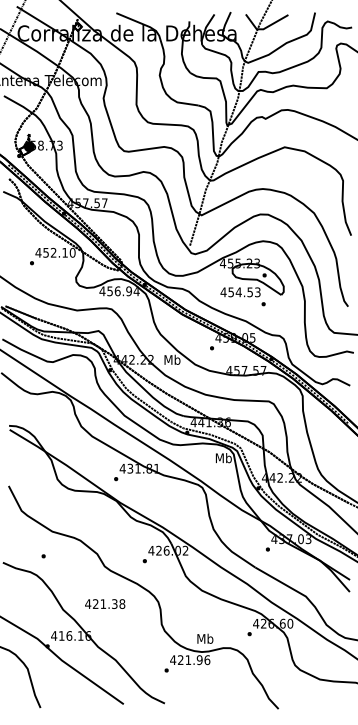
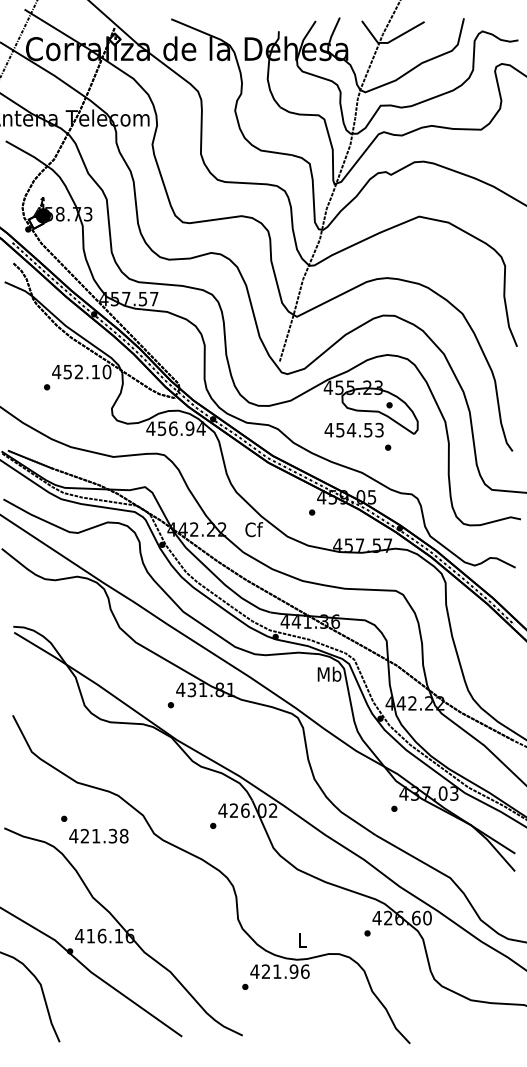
text: (172, 359) -> (253, 529), Mb -> Cf
text: (105, 603) -> (99, 835), moved
text: (205, 638) -> (302, 939), Mb -> L

